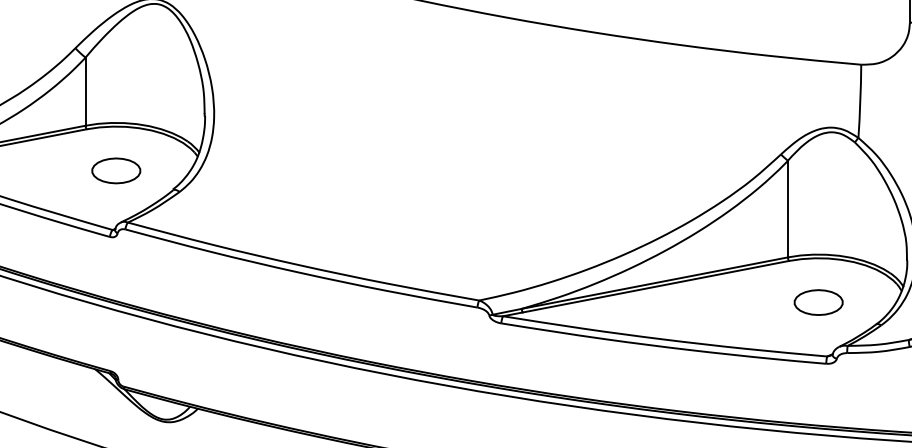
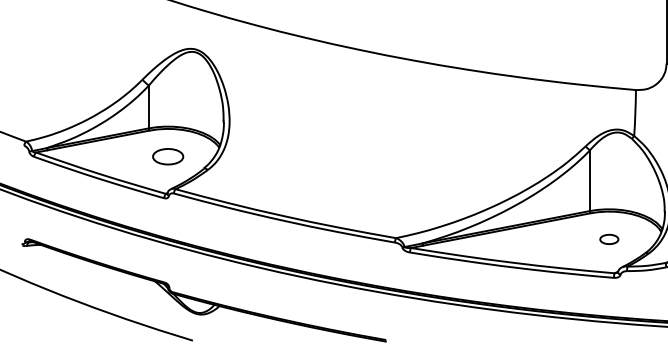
part: (819, 302) -> (609, 239), size x0.6

